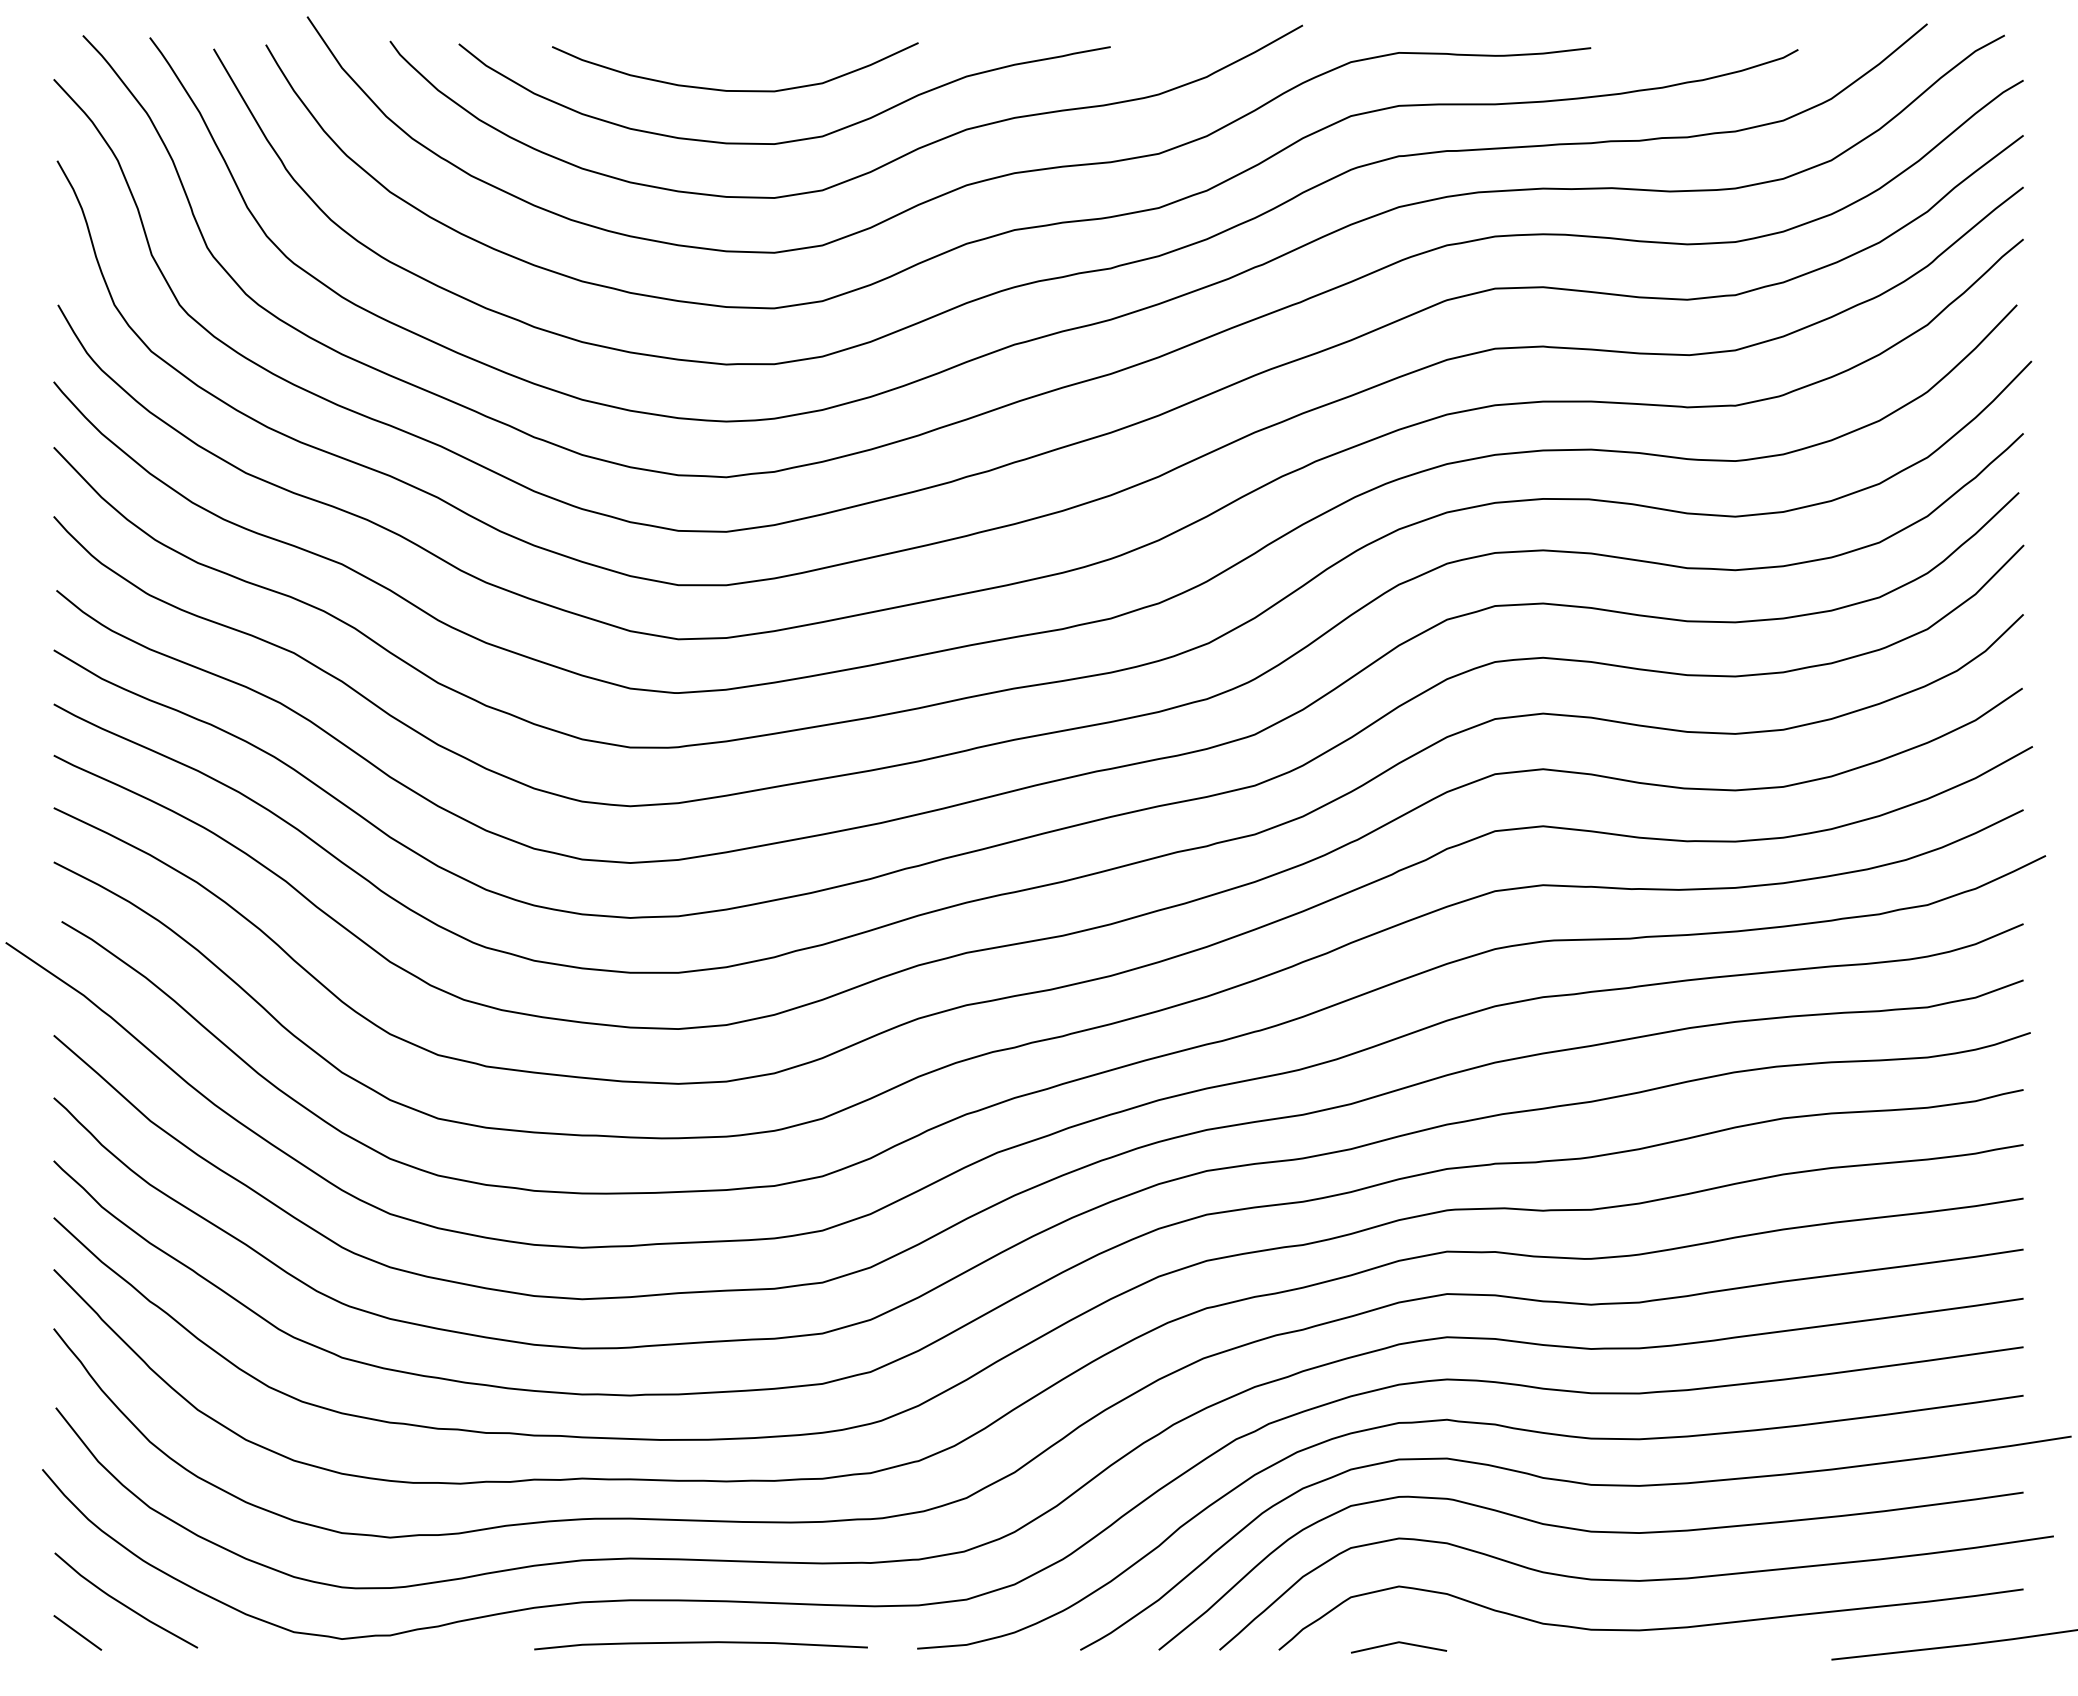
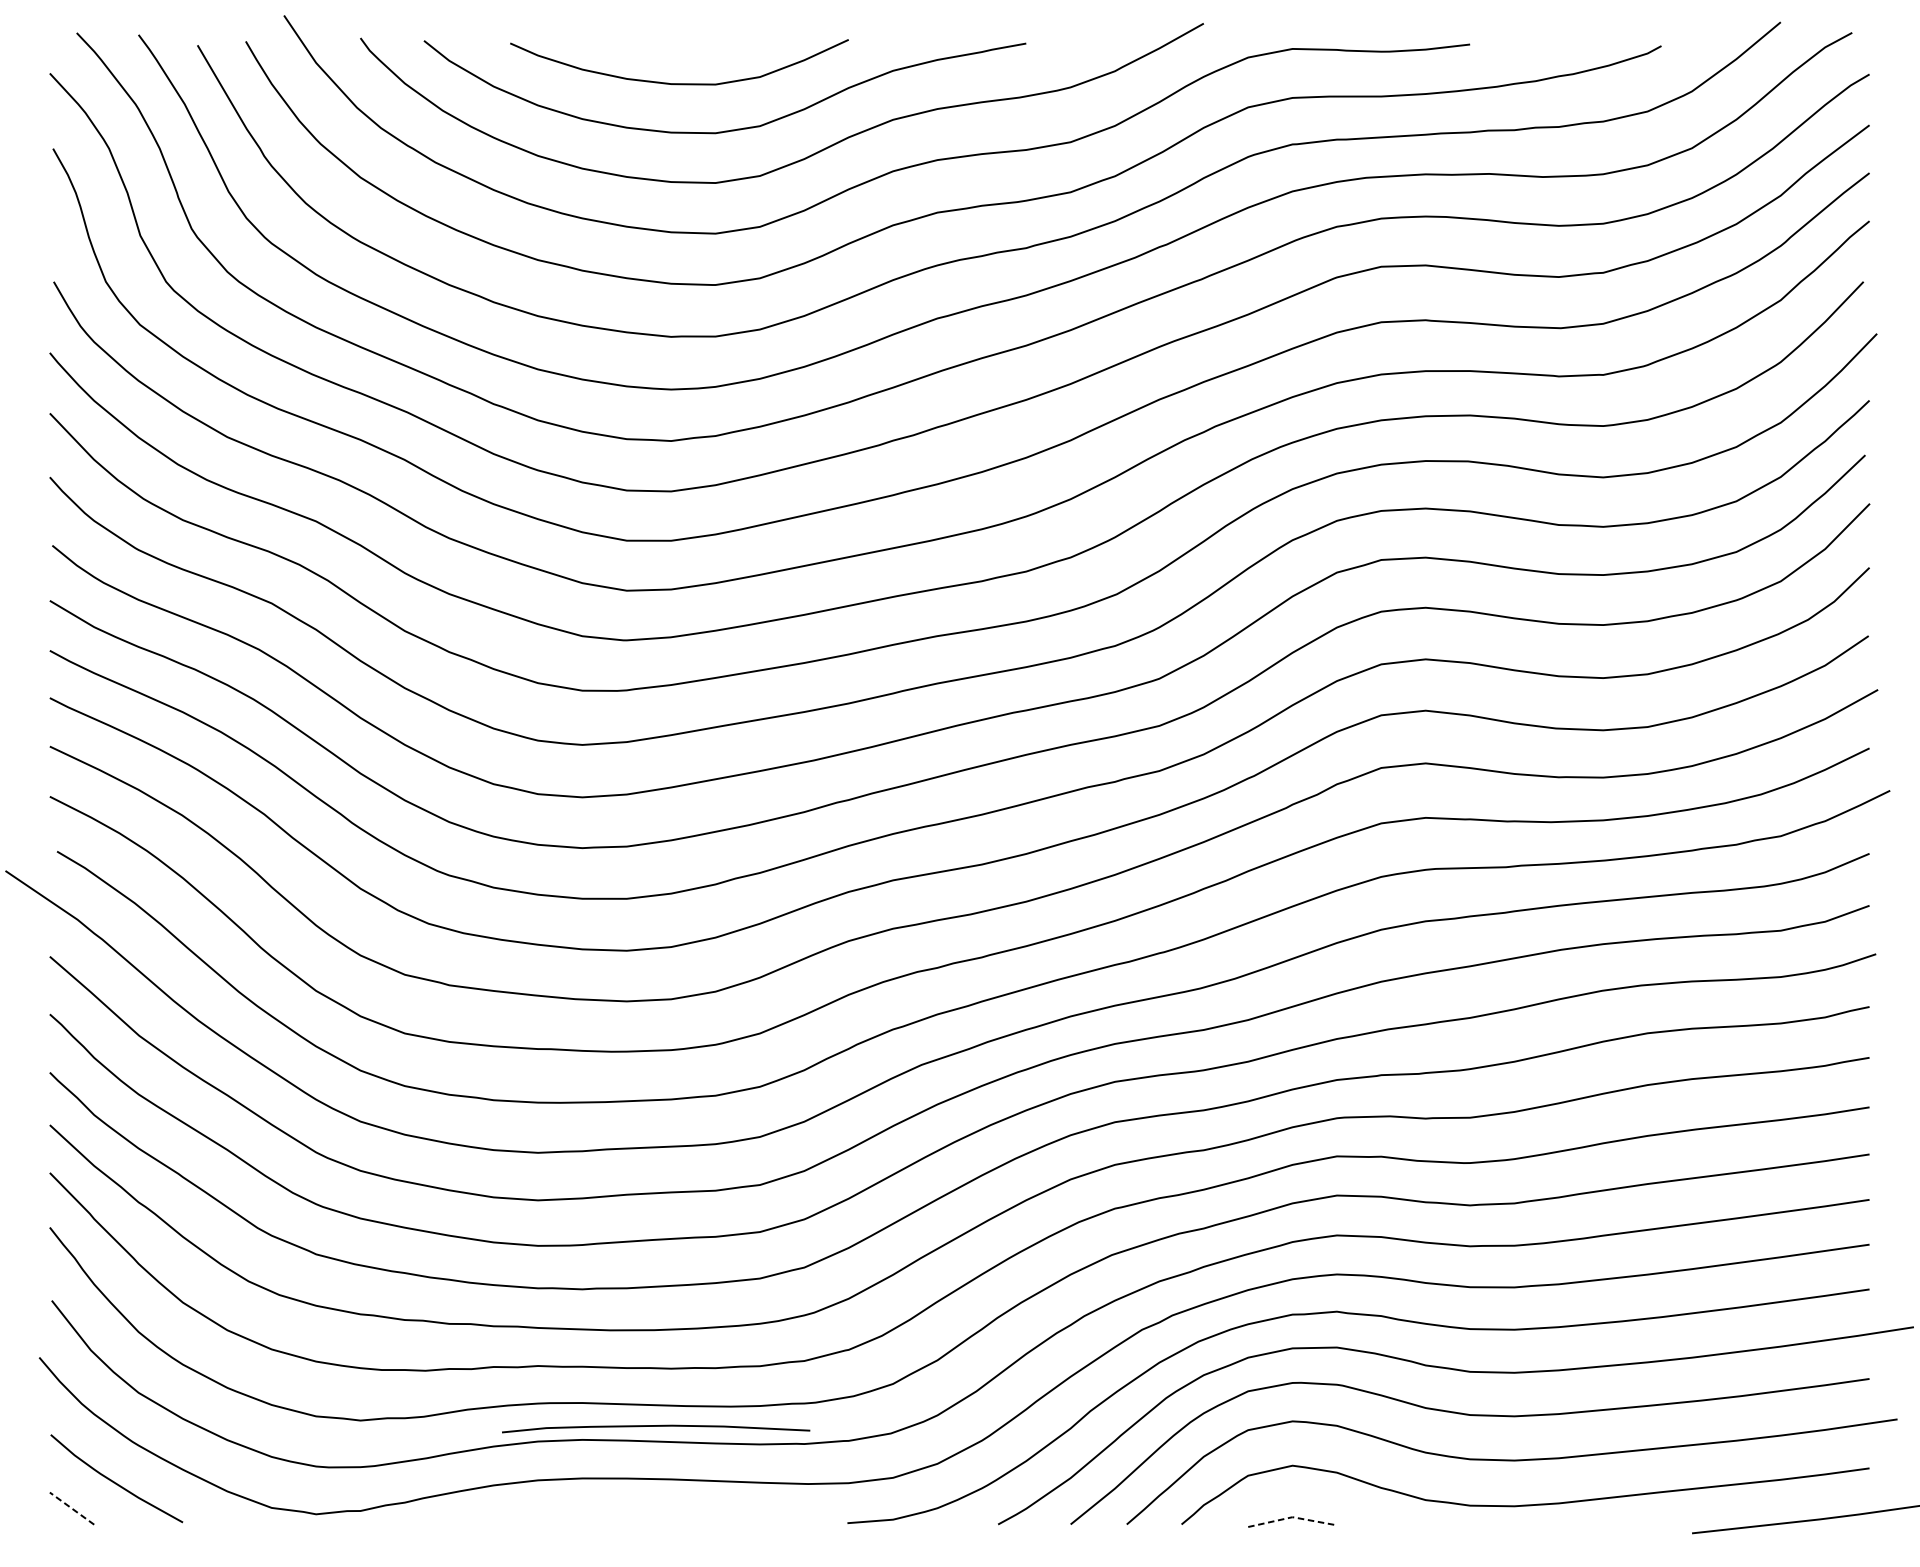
line: (77, 1632) -> (71, 1508), solid -> dashed
line: (1399, 1642) -> (1293, 1517), solid -> dashed
curve: (700, 1643) -> (655, 1426), moved

